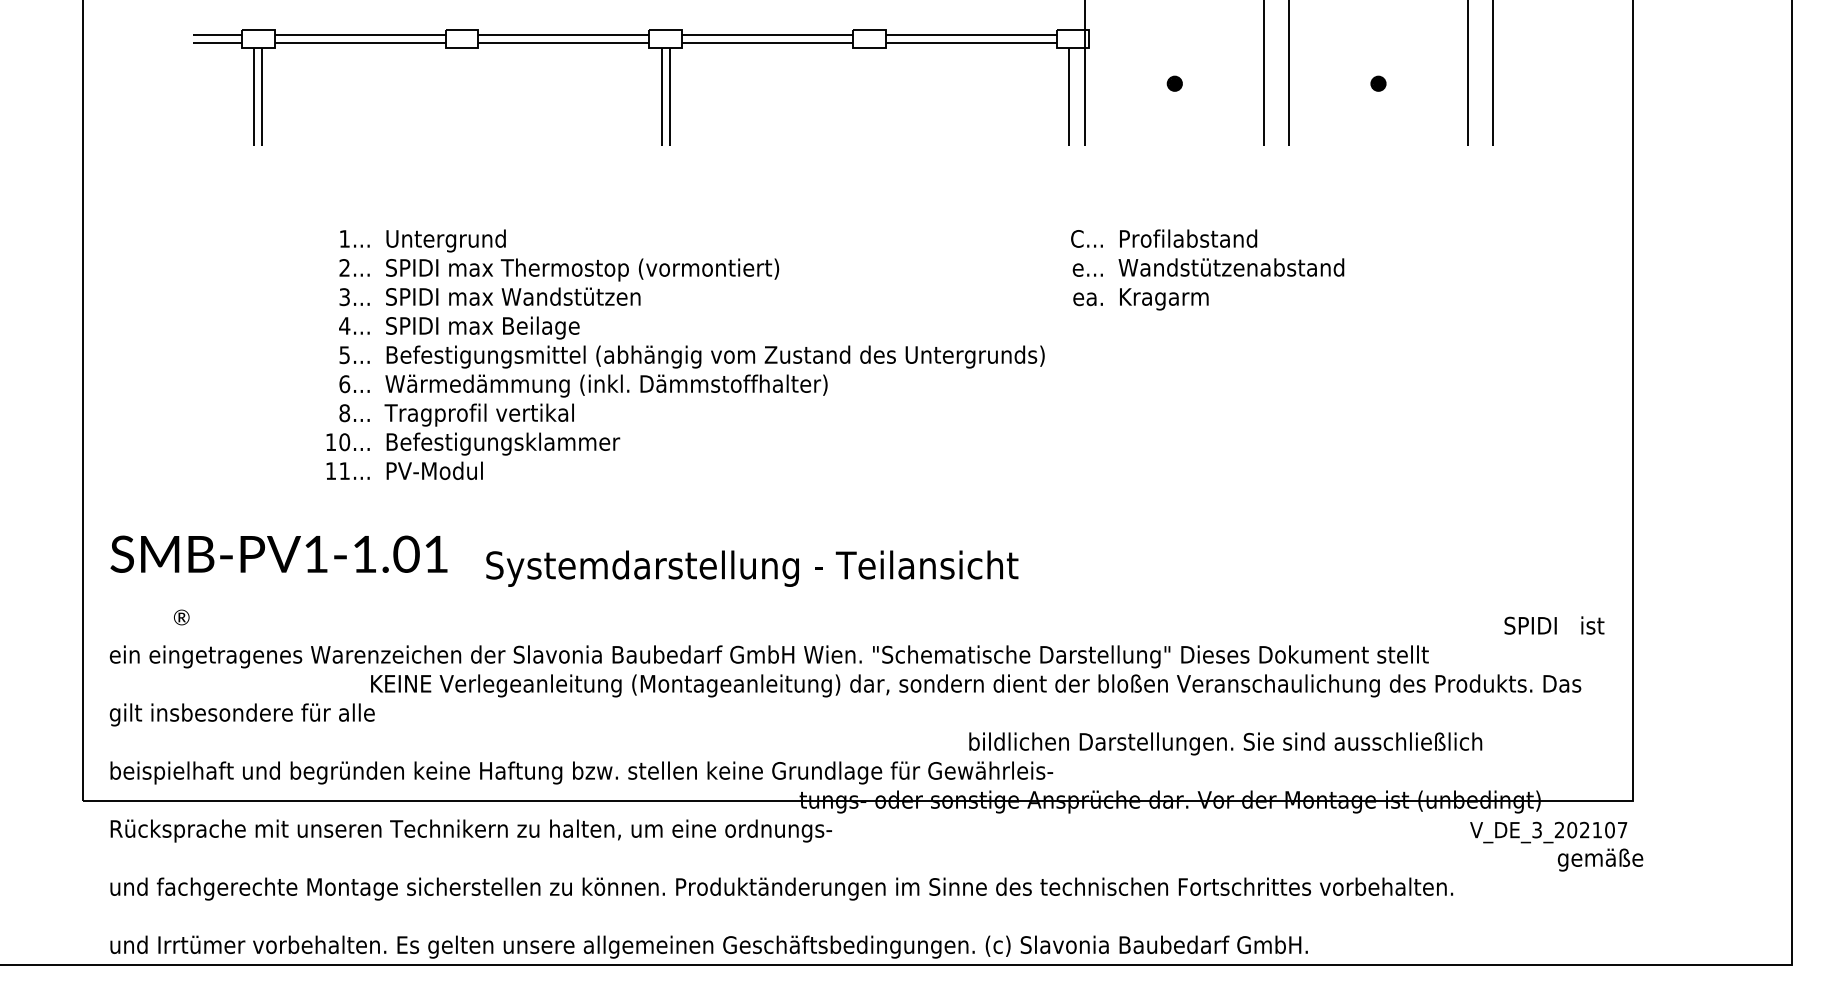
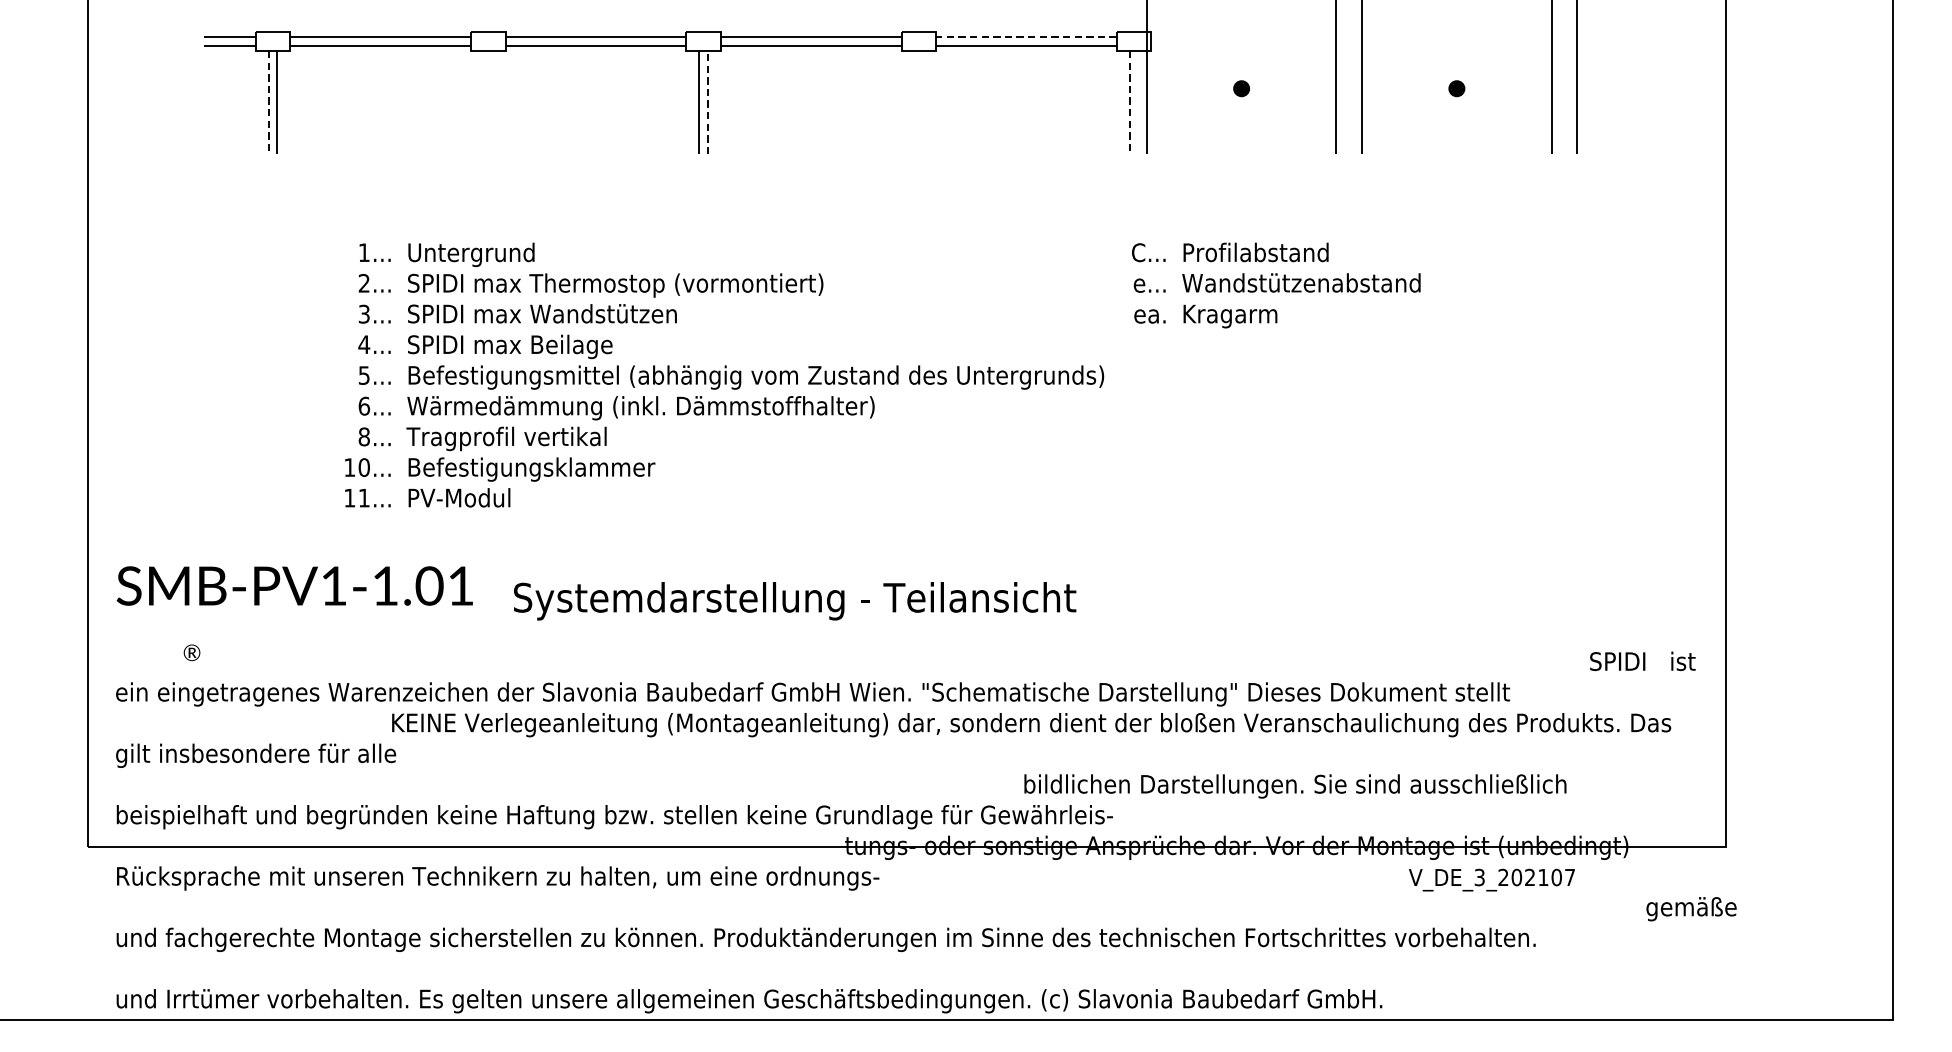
line: (971, 34) -> (1026, 36), solid -> dashed
line: (254, 96) -> (268, 102), solid -> dashed
line: (669, 96) -> (707, 102), solid -> dashed
line: (1068, 96) -> (1129, 102), solid -> dashed
text: (1548, 832) -> (1491, 880), moved

